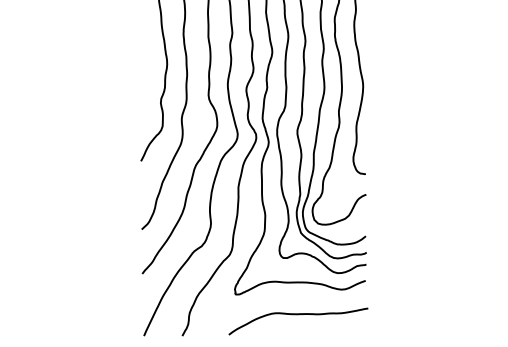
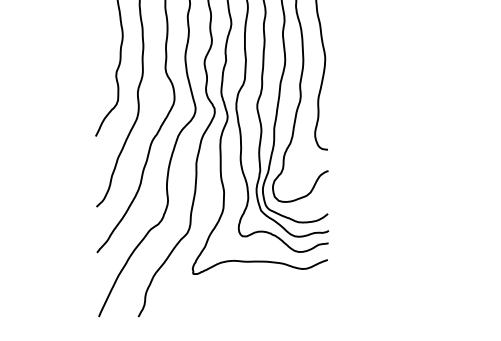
curve: (298, 315) -> (258, 295), removed

